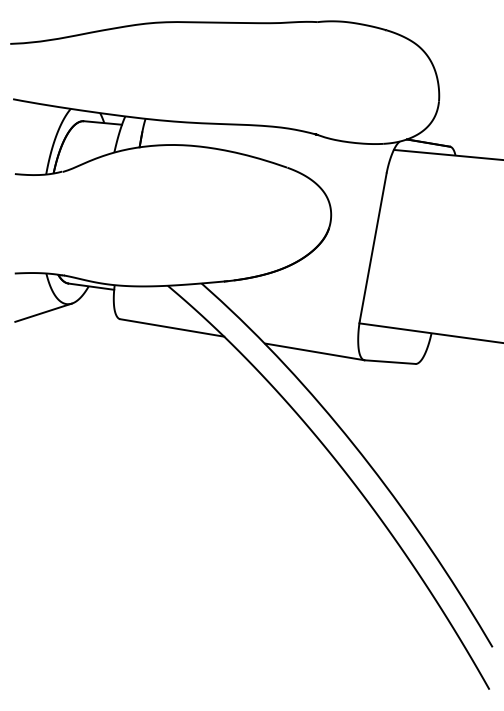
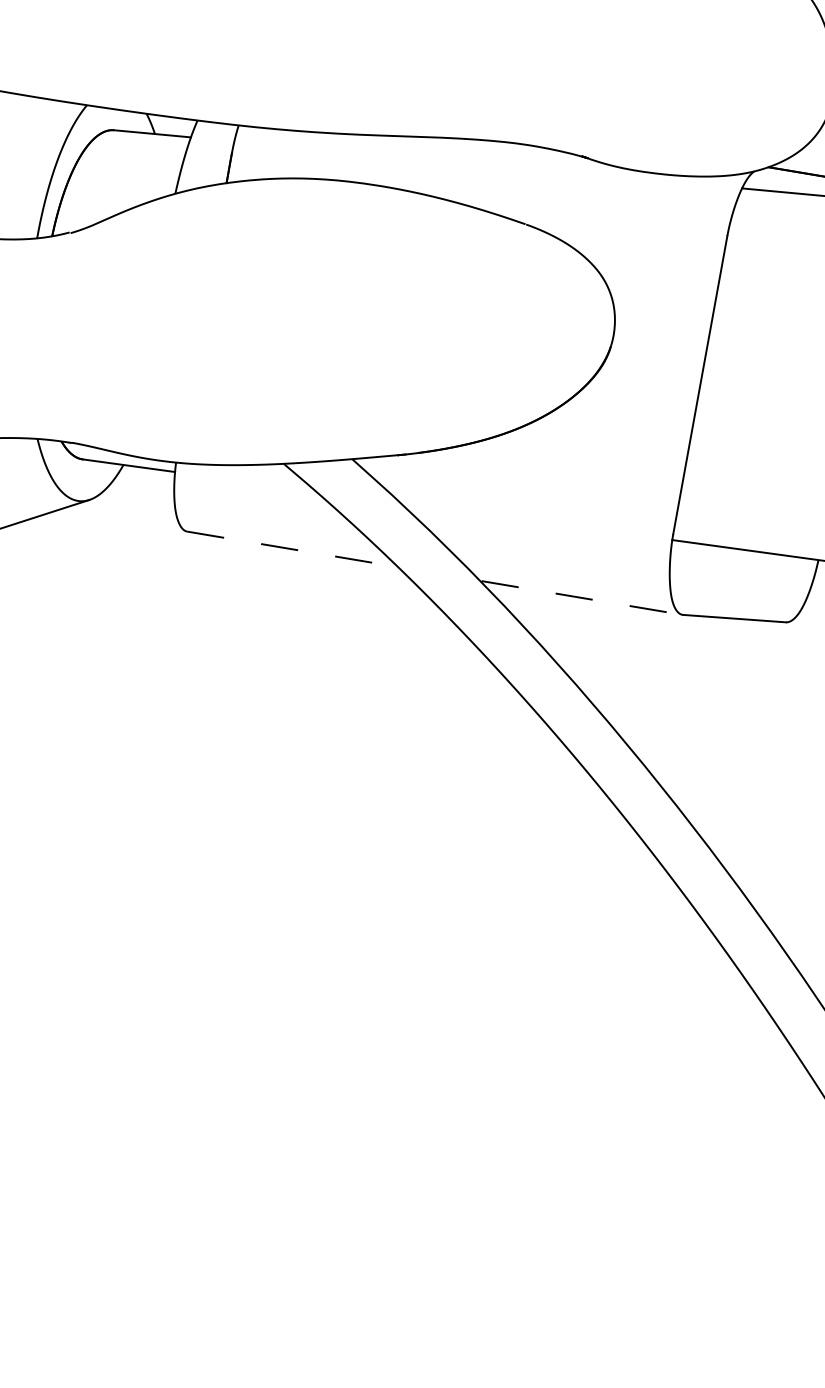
line: (172, 327) -> (293, 548), solid -> dashed
line: (315, 352) -> (583, 599), solid -> dashed

